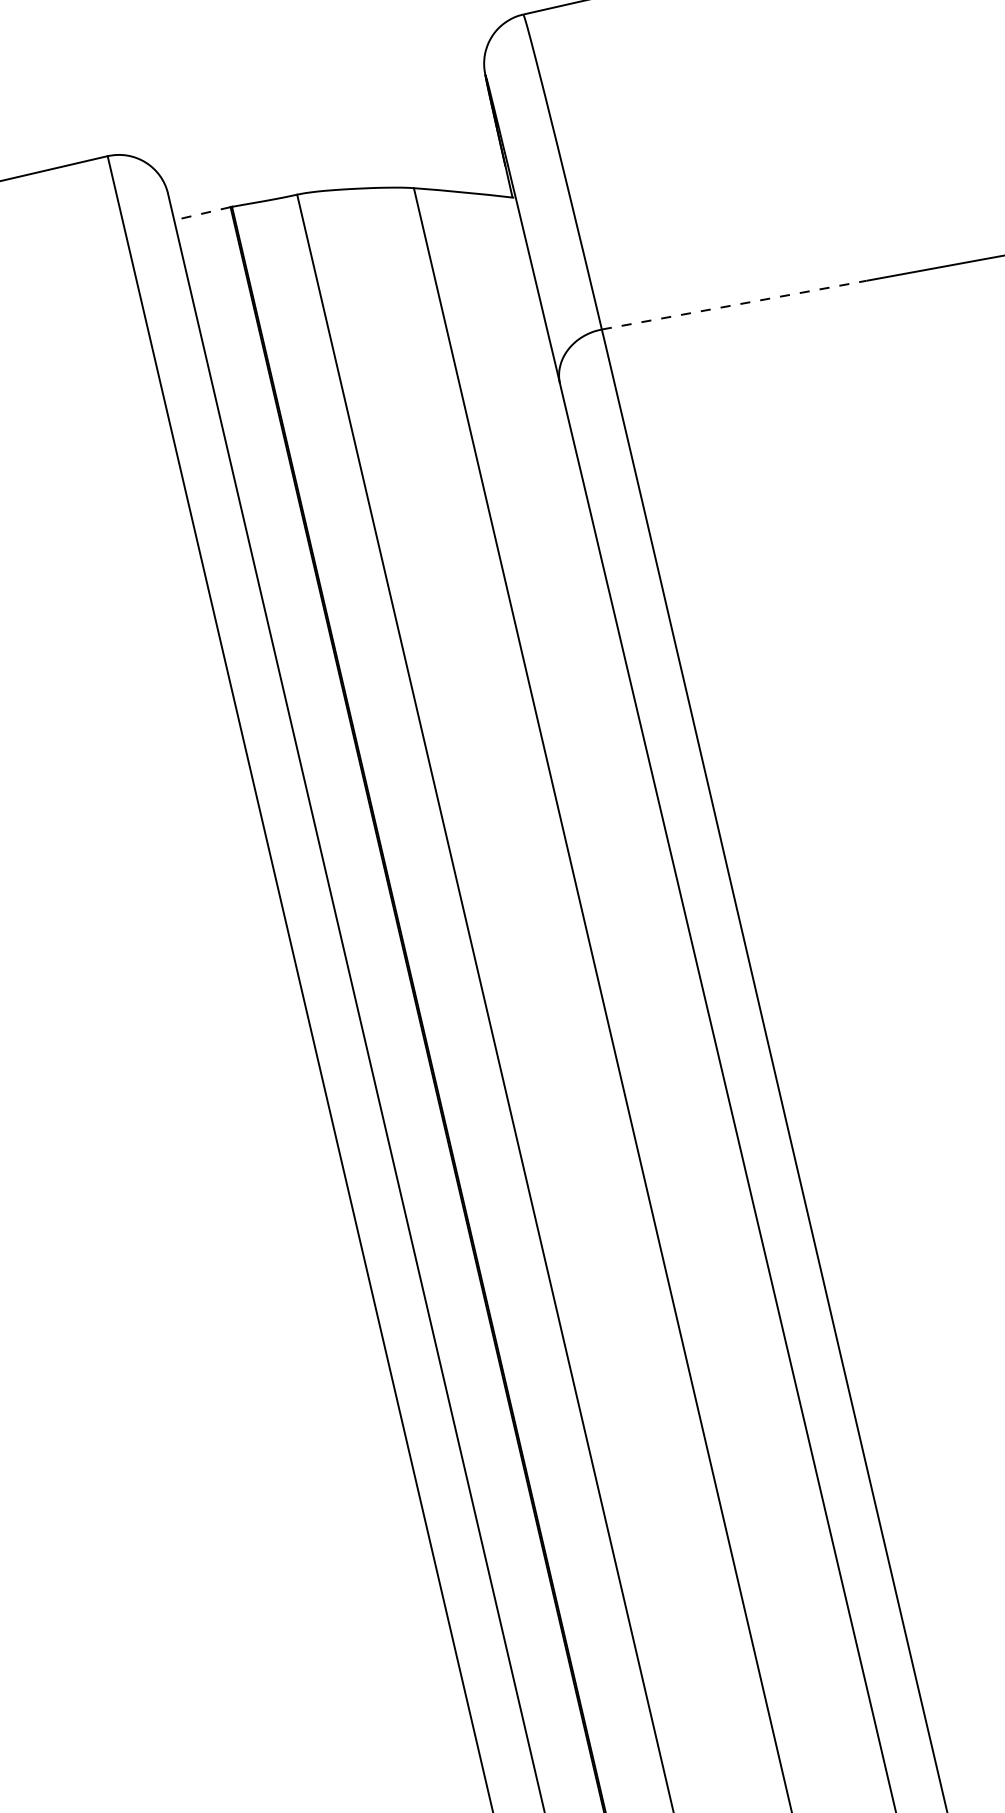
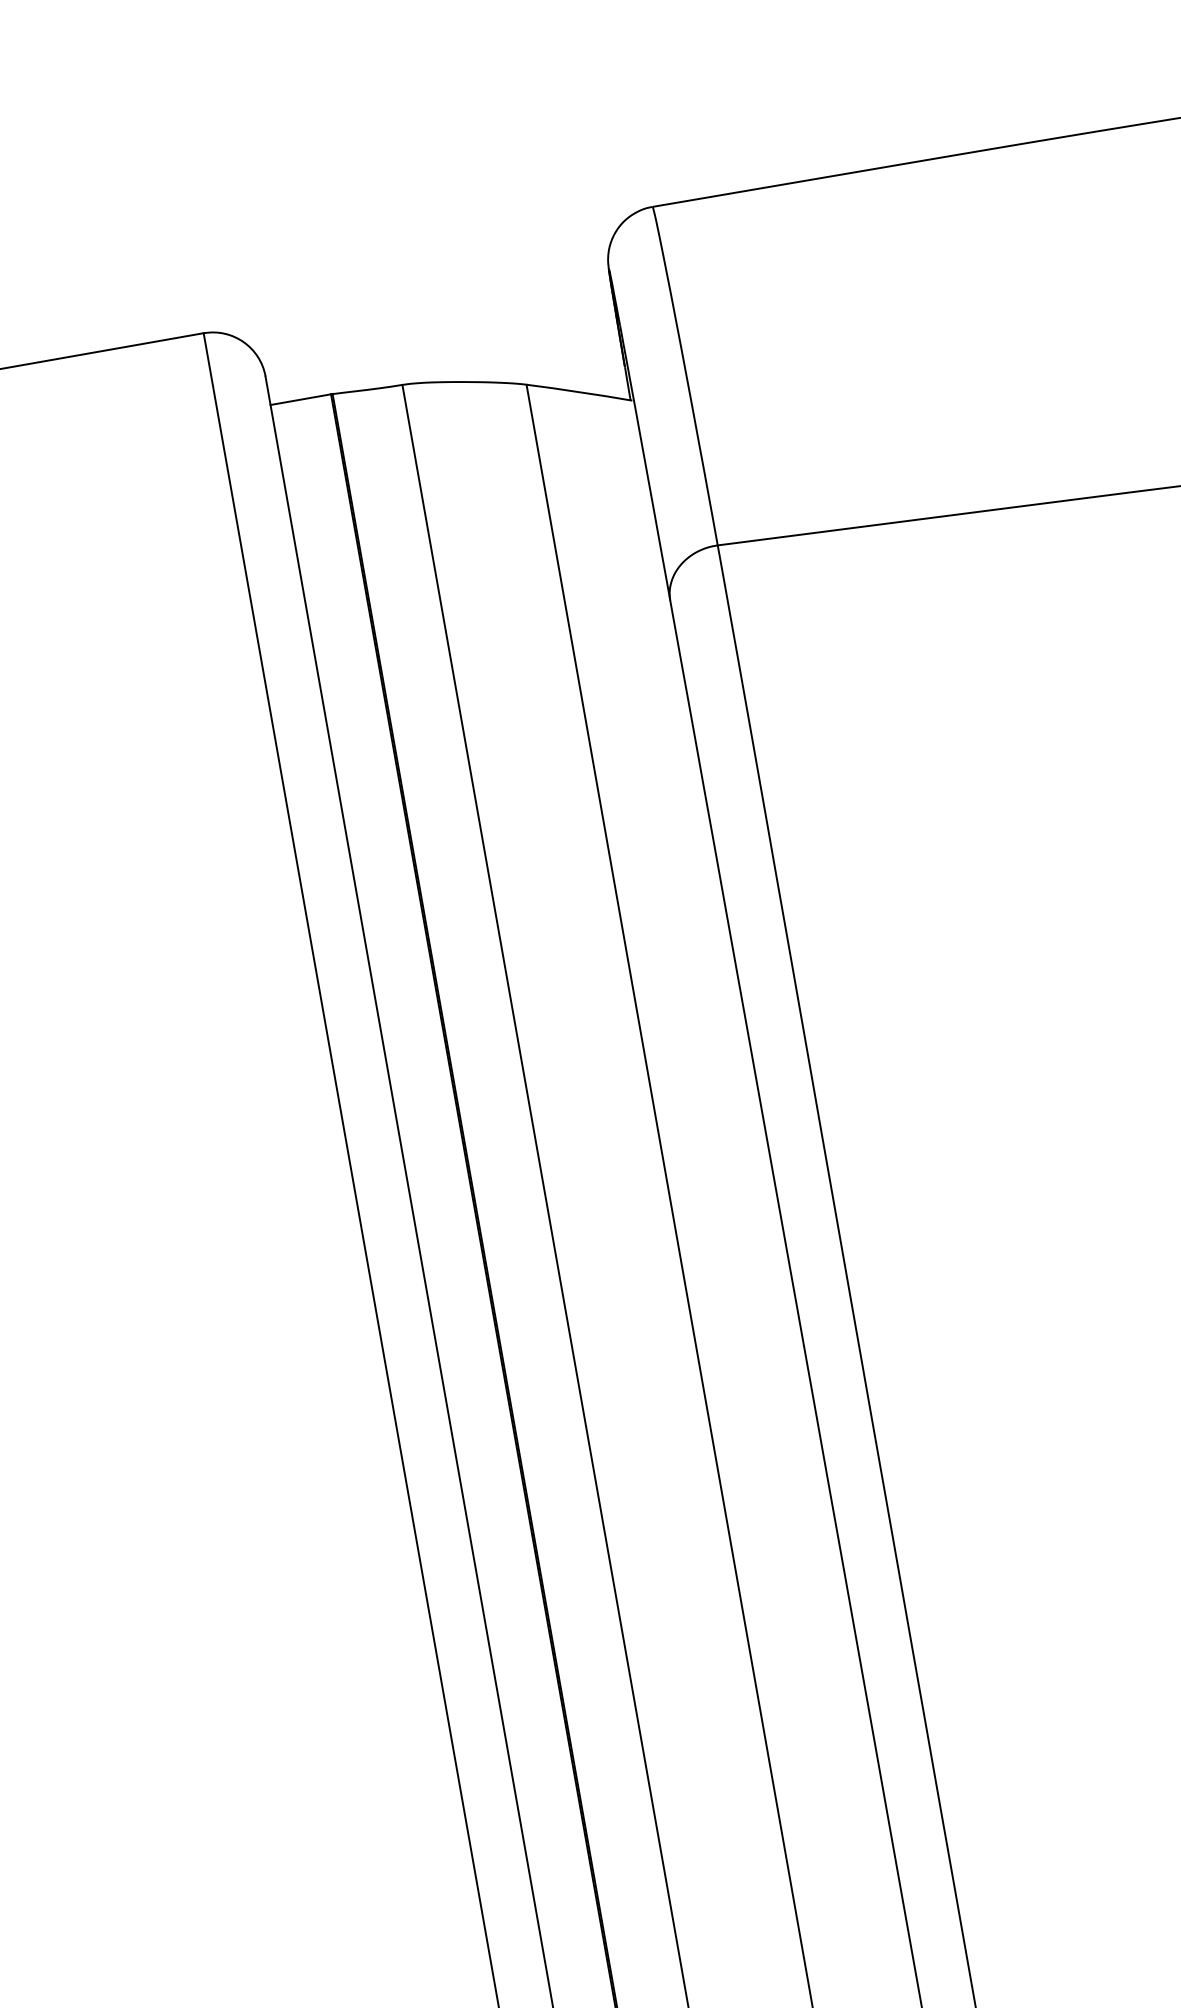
line: (202, 213) -> (300, 399), dashed -> solid
line: (734, 305) -> (859, 527), dashed -> solid

